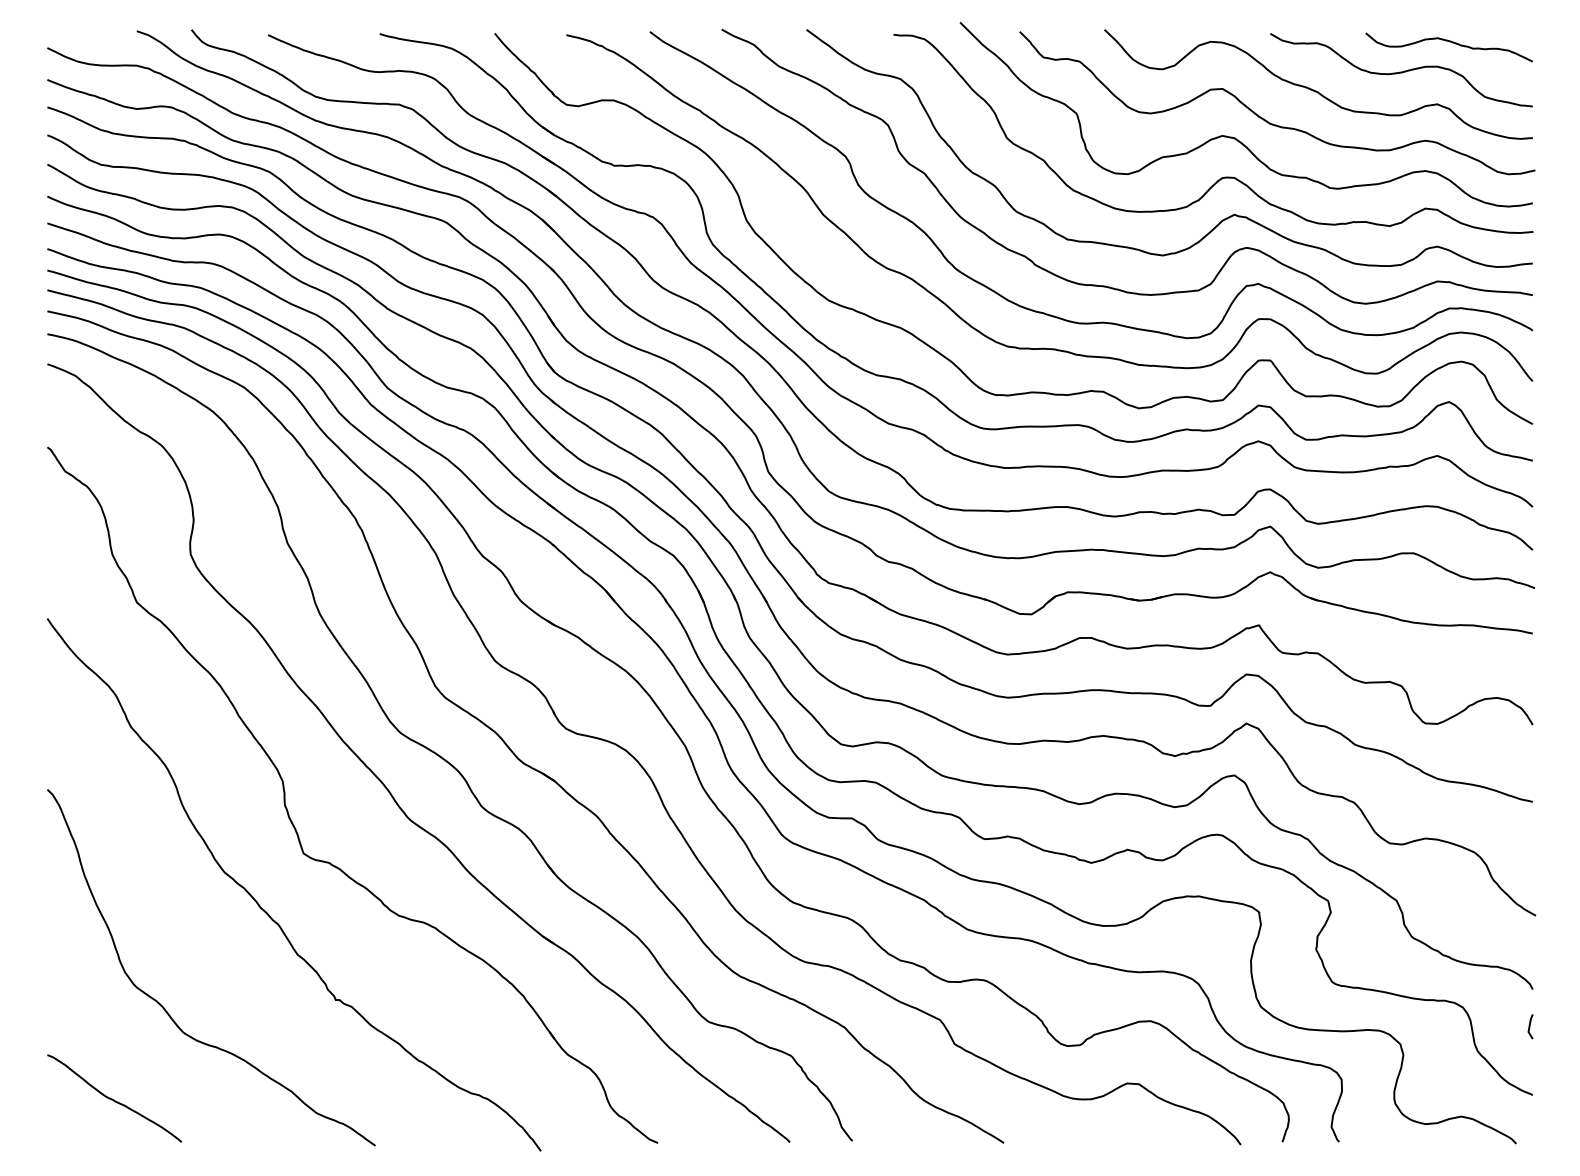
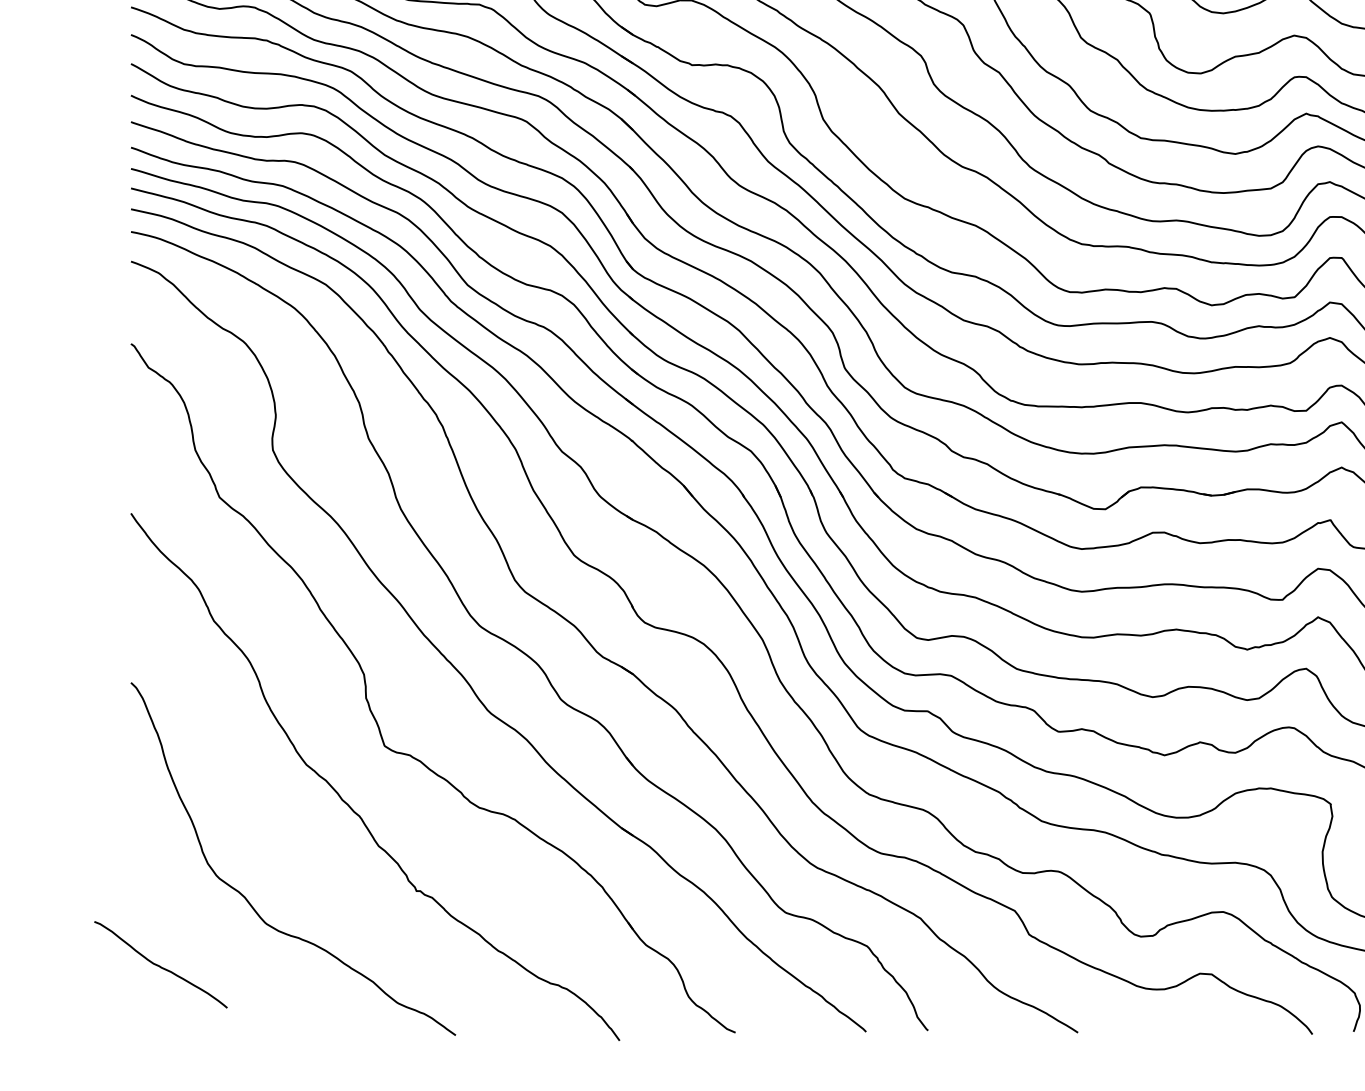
curve: (114, 1099) -> (160, 965), moved

